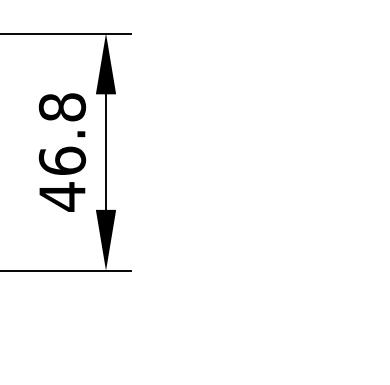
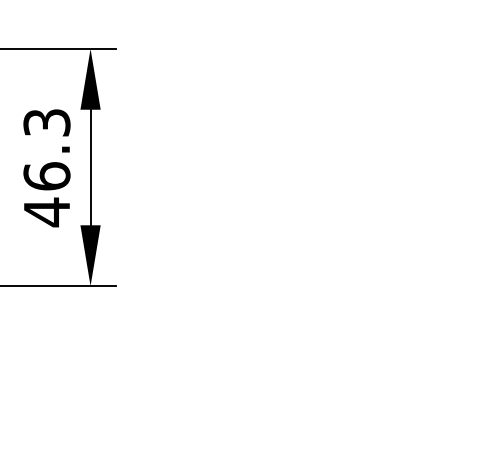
text: (61, 107) -> (46, 122), 46.8 -> 46.3

